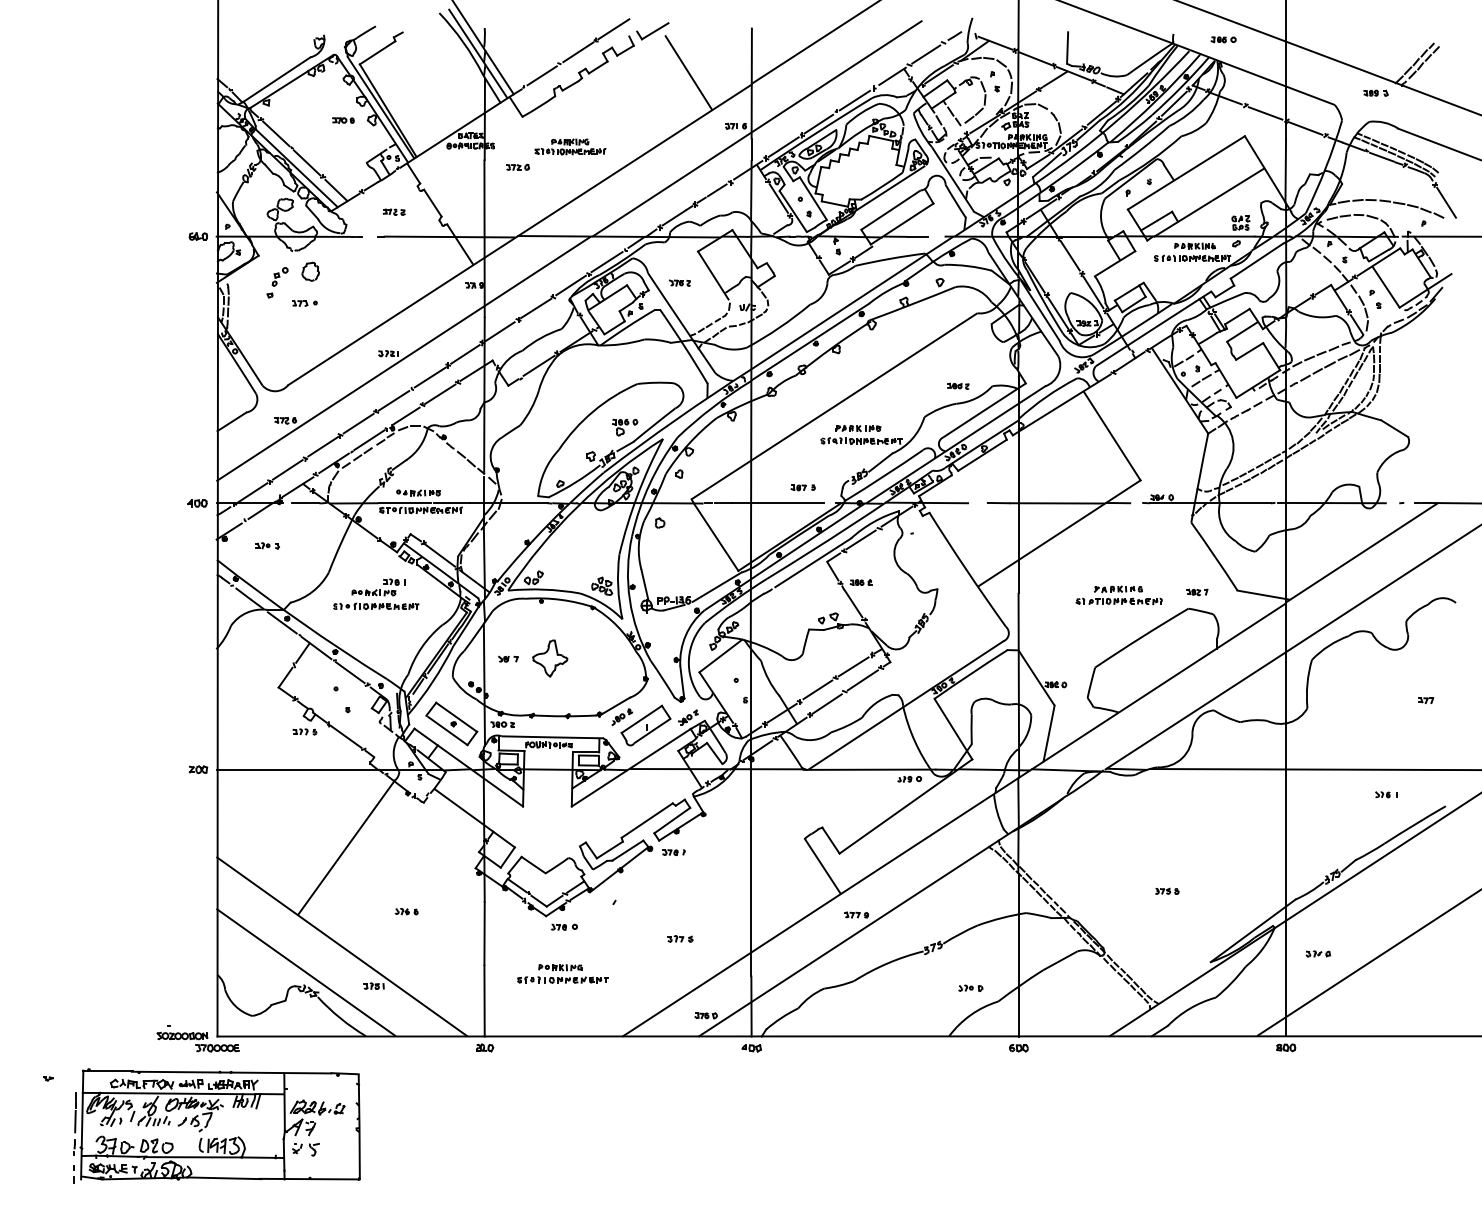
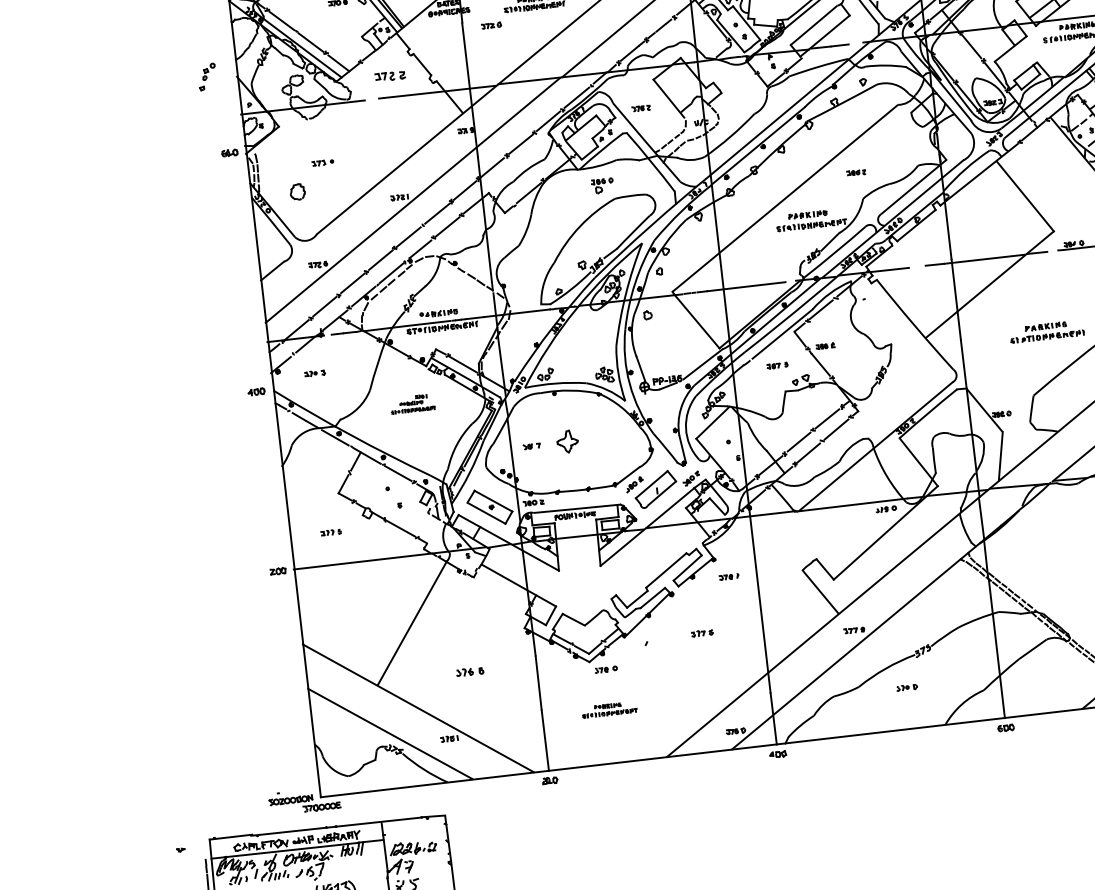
part: (393, 211) -> (389, 75), size x1.6
part: (197, 236) -> (229, 153), moved
part: (310, 271) -> (297, 191), moved
part: (277, 282) -> (207, 76), moved
part: (958, 385) -> (856, 172), moved
part: (625, 427) -> (603, 185), moved
part: (802, 487) -> (776, 365), moved
part: (197, 503) -> (256, 392), moved
part: (376, 593) -> (412, 403), size x0.6
part: (550, 658) -> (567, 441), size x0.7
part: (304, 731) -> (330, 532), moved
part: (673, 852) -> (728, 577), moved
part: (406, 911) -> (469, 671), size x1.4
part: (680, 938) -> (702, 632), moved
part: (562, 973) -> (609, 709), size x0.7
part: (970, 987) -> (906, 687), moved

